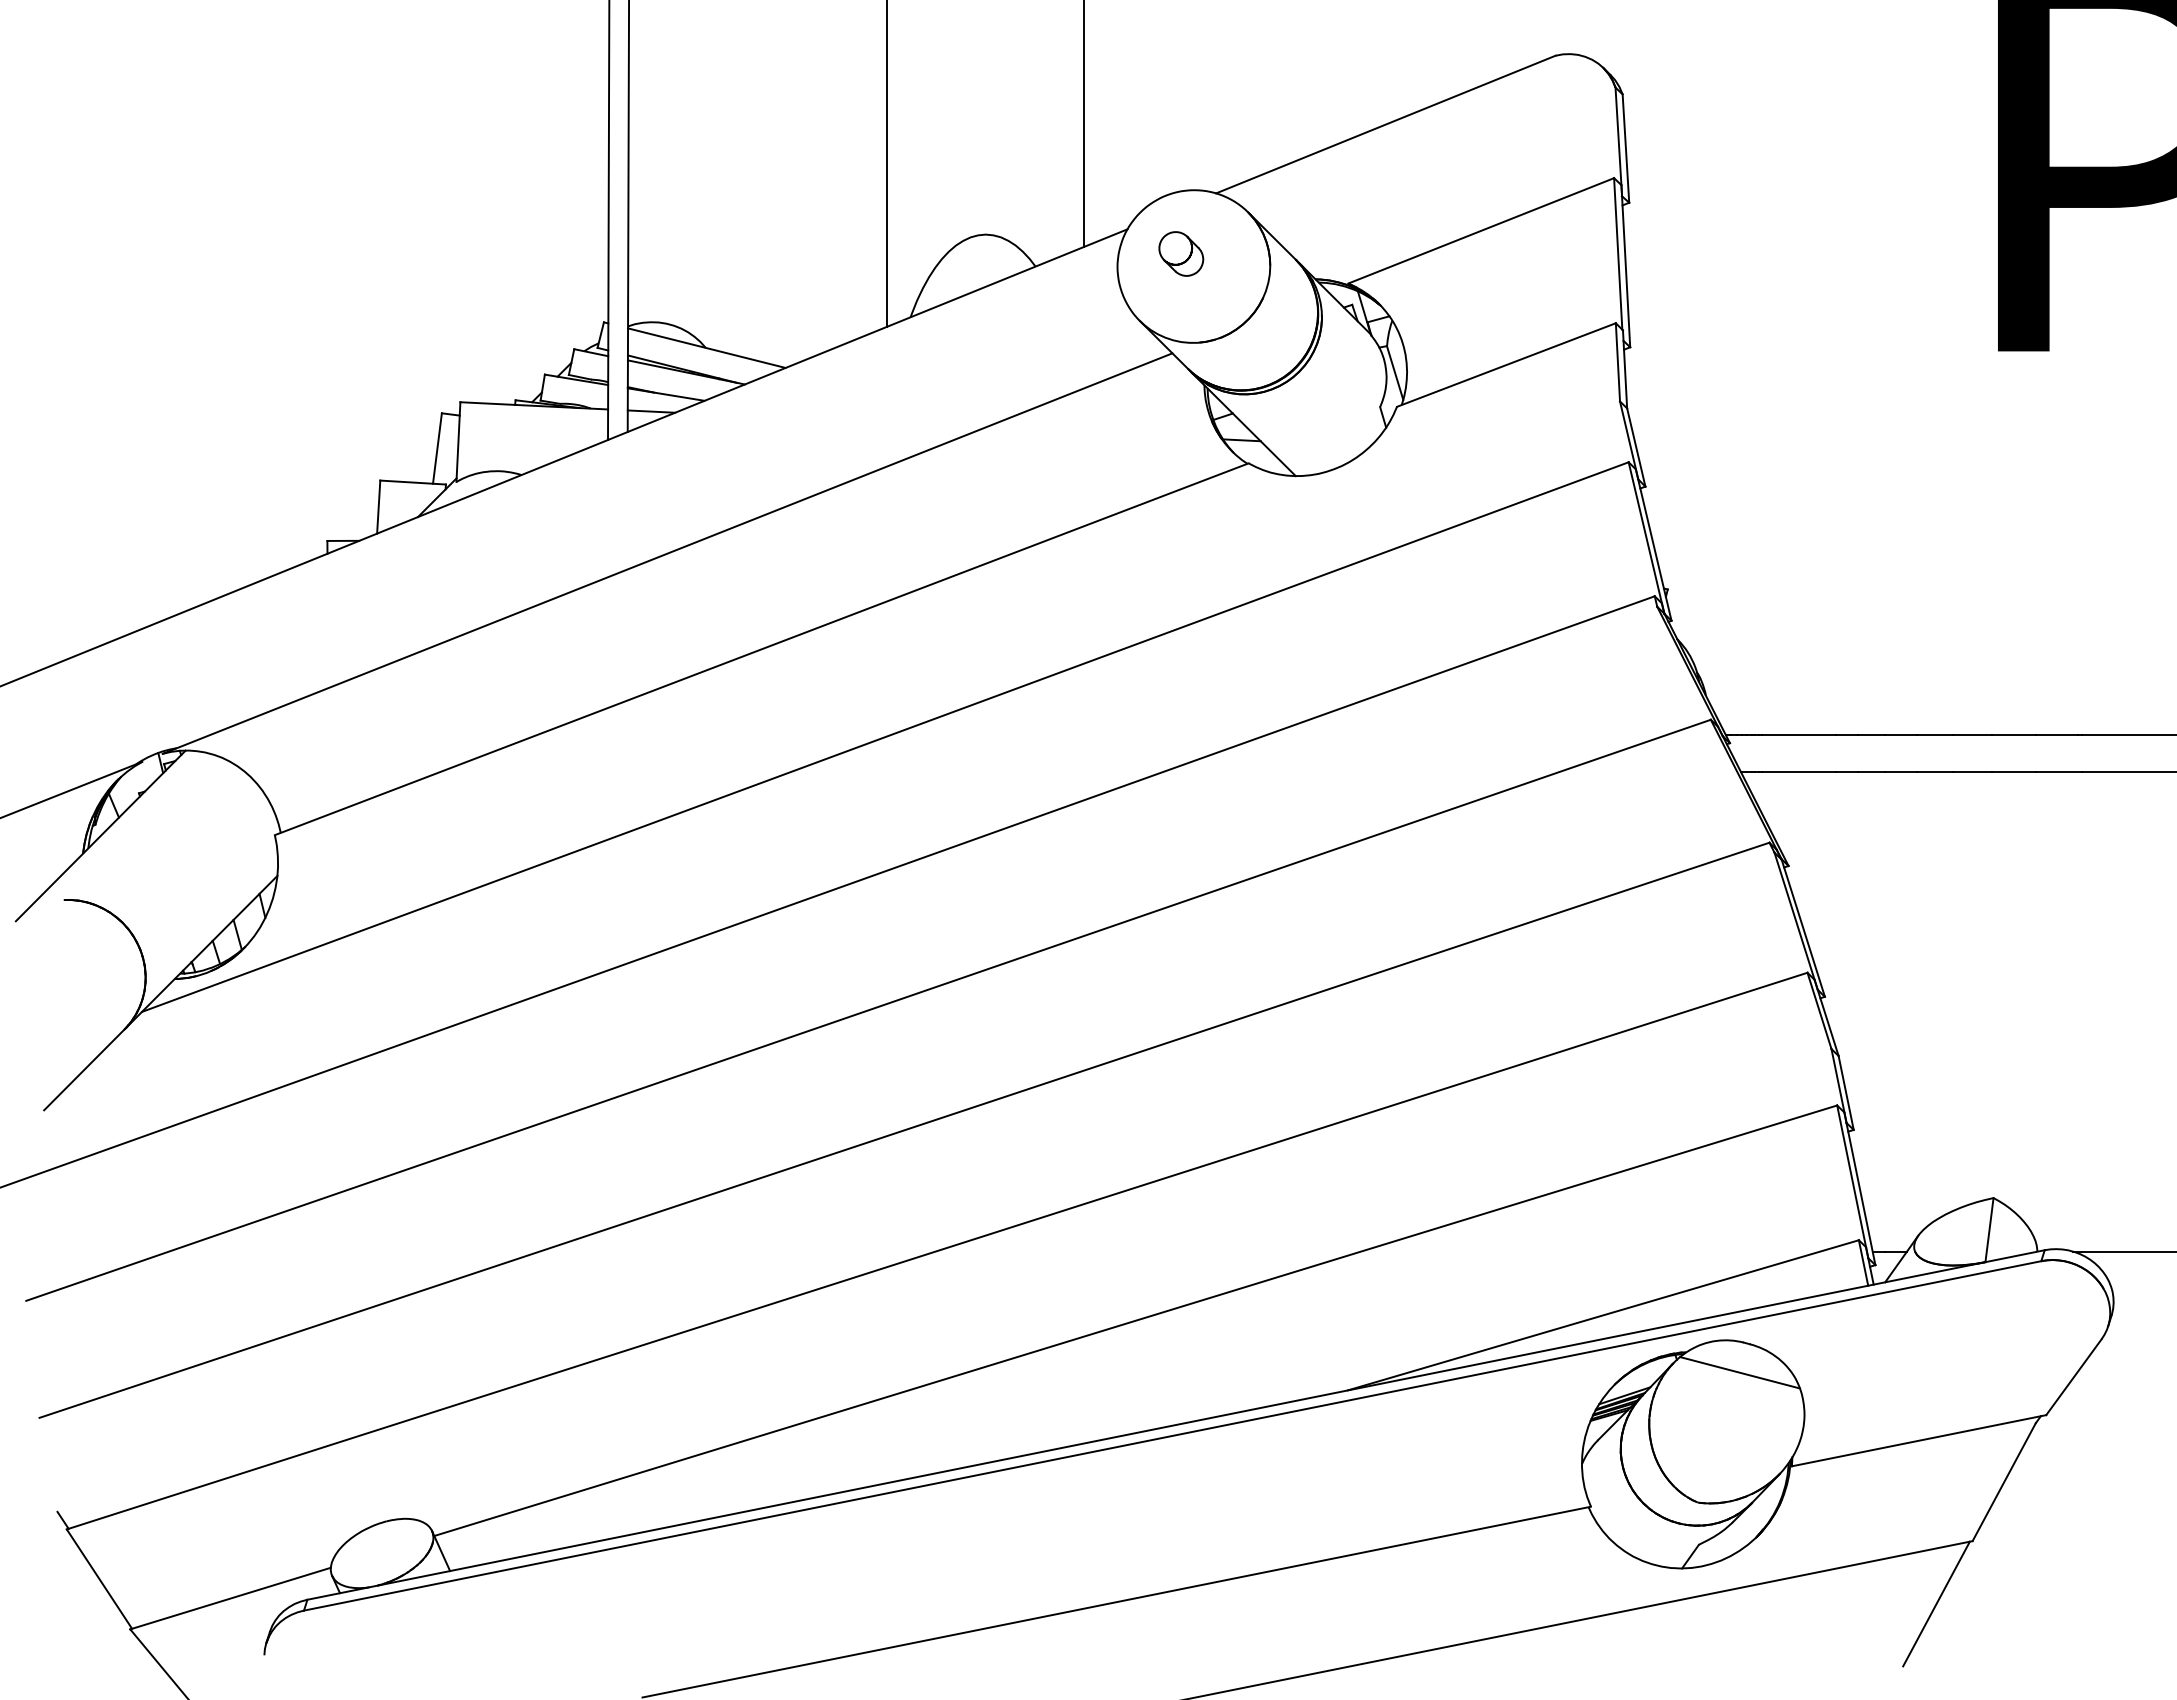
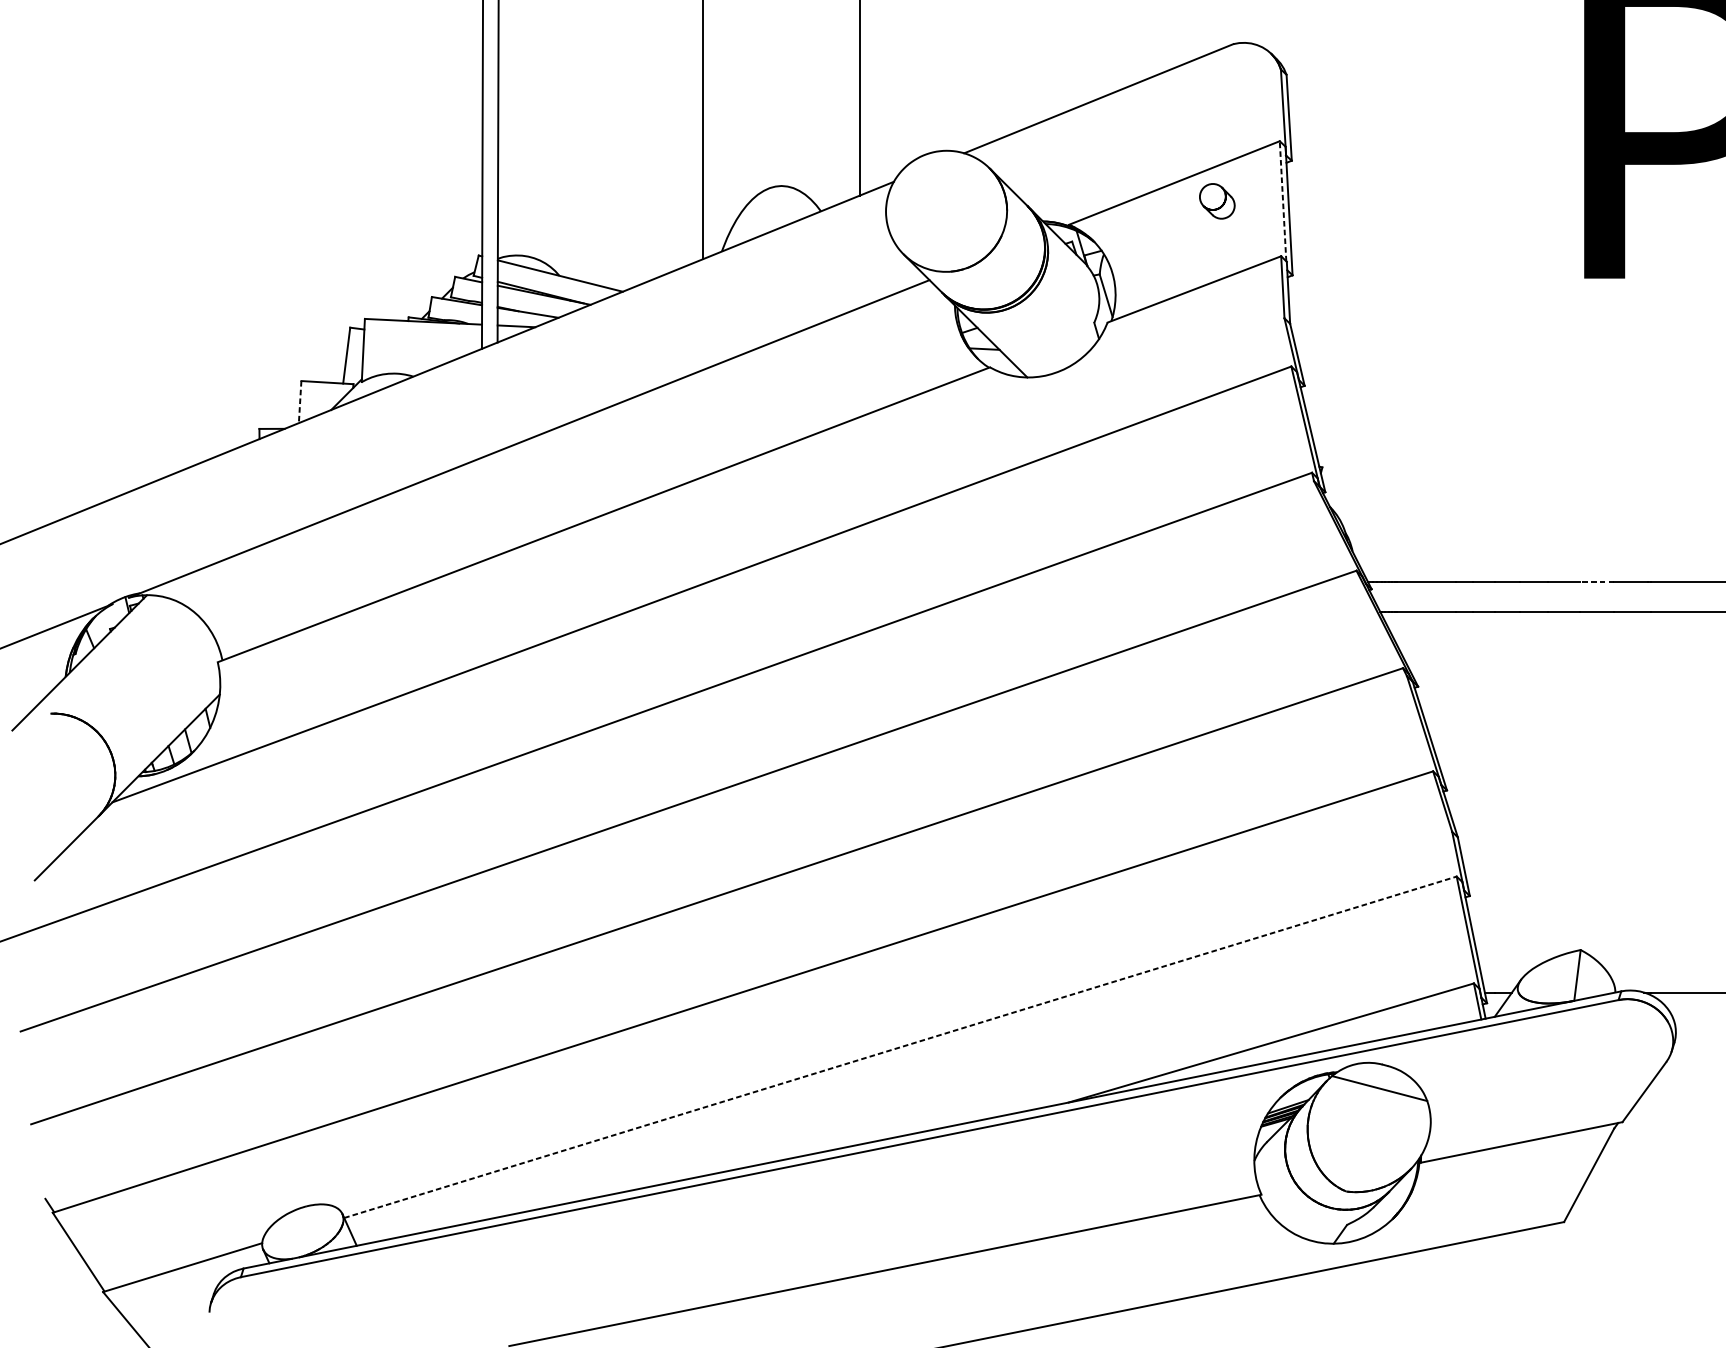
part: (1181, 253) -> (1217, 200), moved
line: (1618, 253) -> (1283, 200), solid -> dashed
line: (378, 507) -> (299, 402), solid -> dashed
line: (2014, 734) -> (1597, 582), solid -> dashed
line: (1135, 1320) -> (900, 1047), solid -> dashed
line: (1936, 1603) -> (1535, 1271), removed

